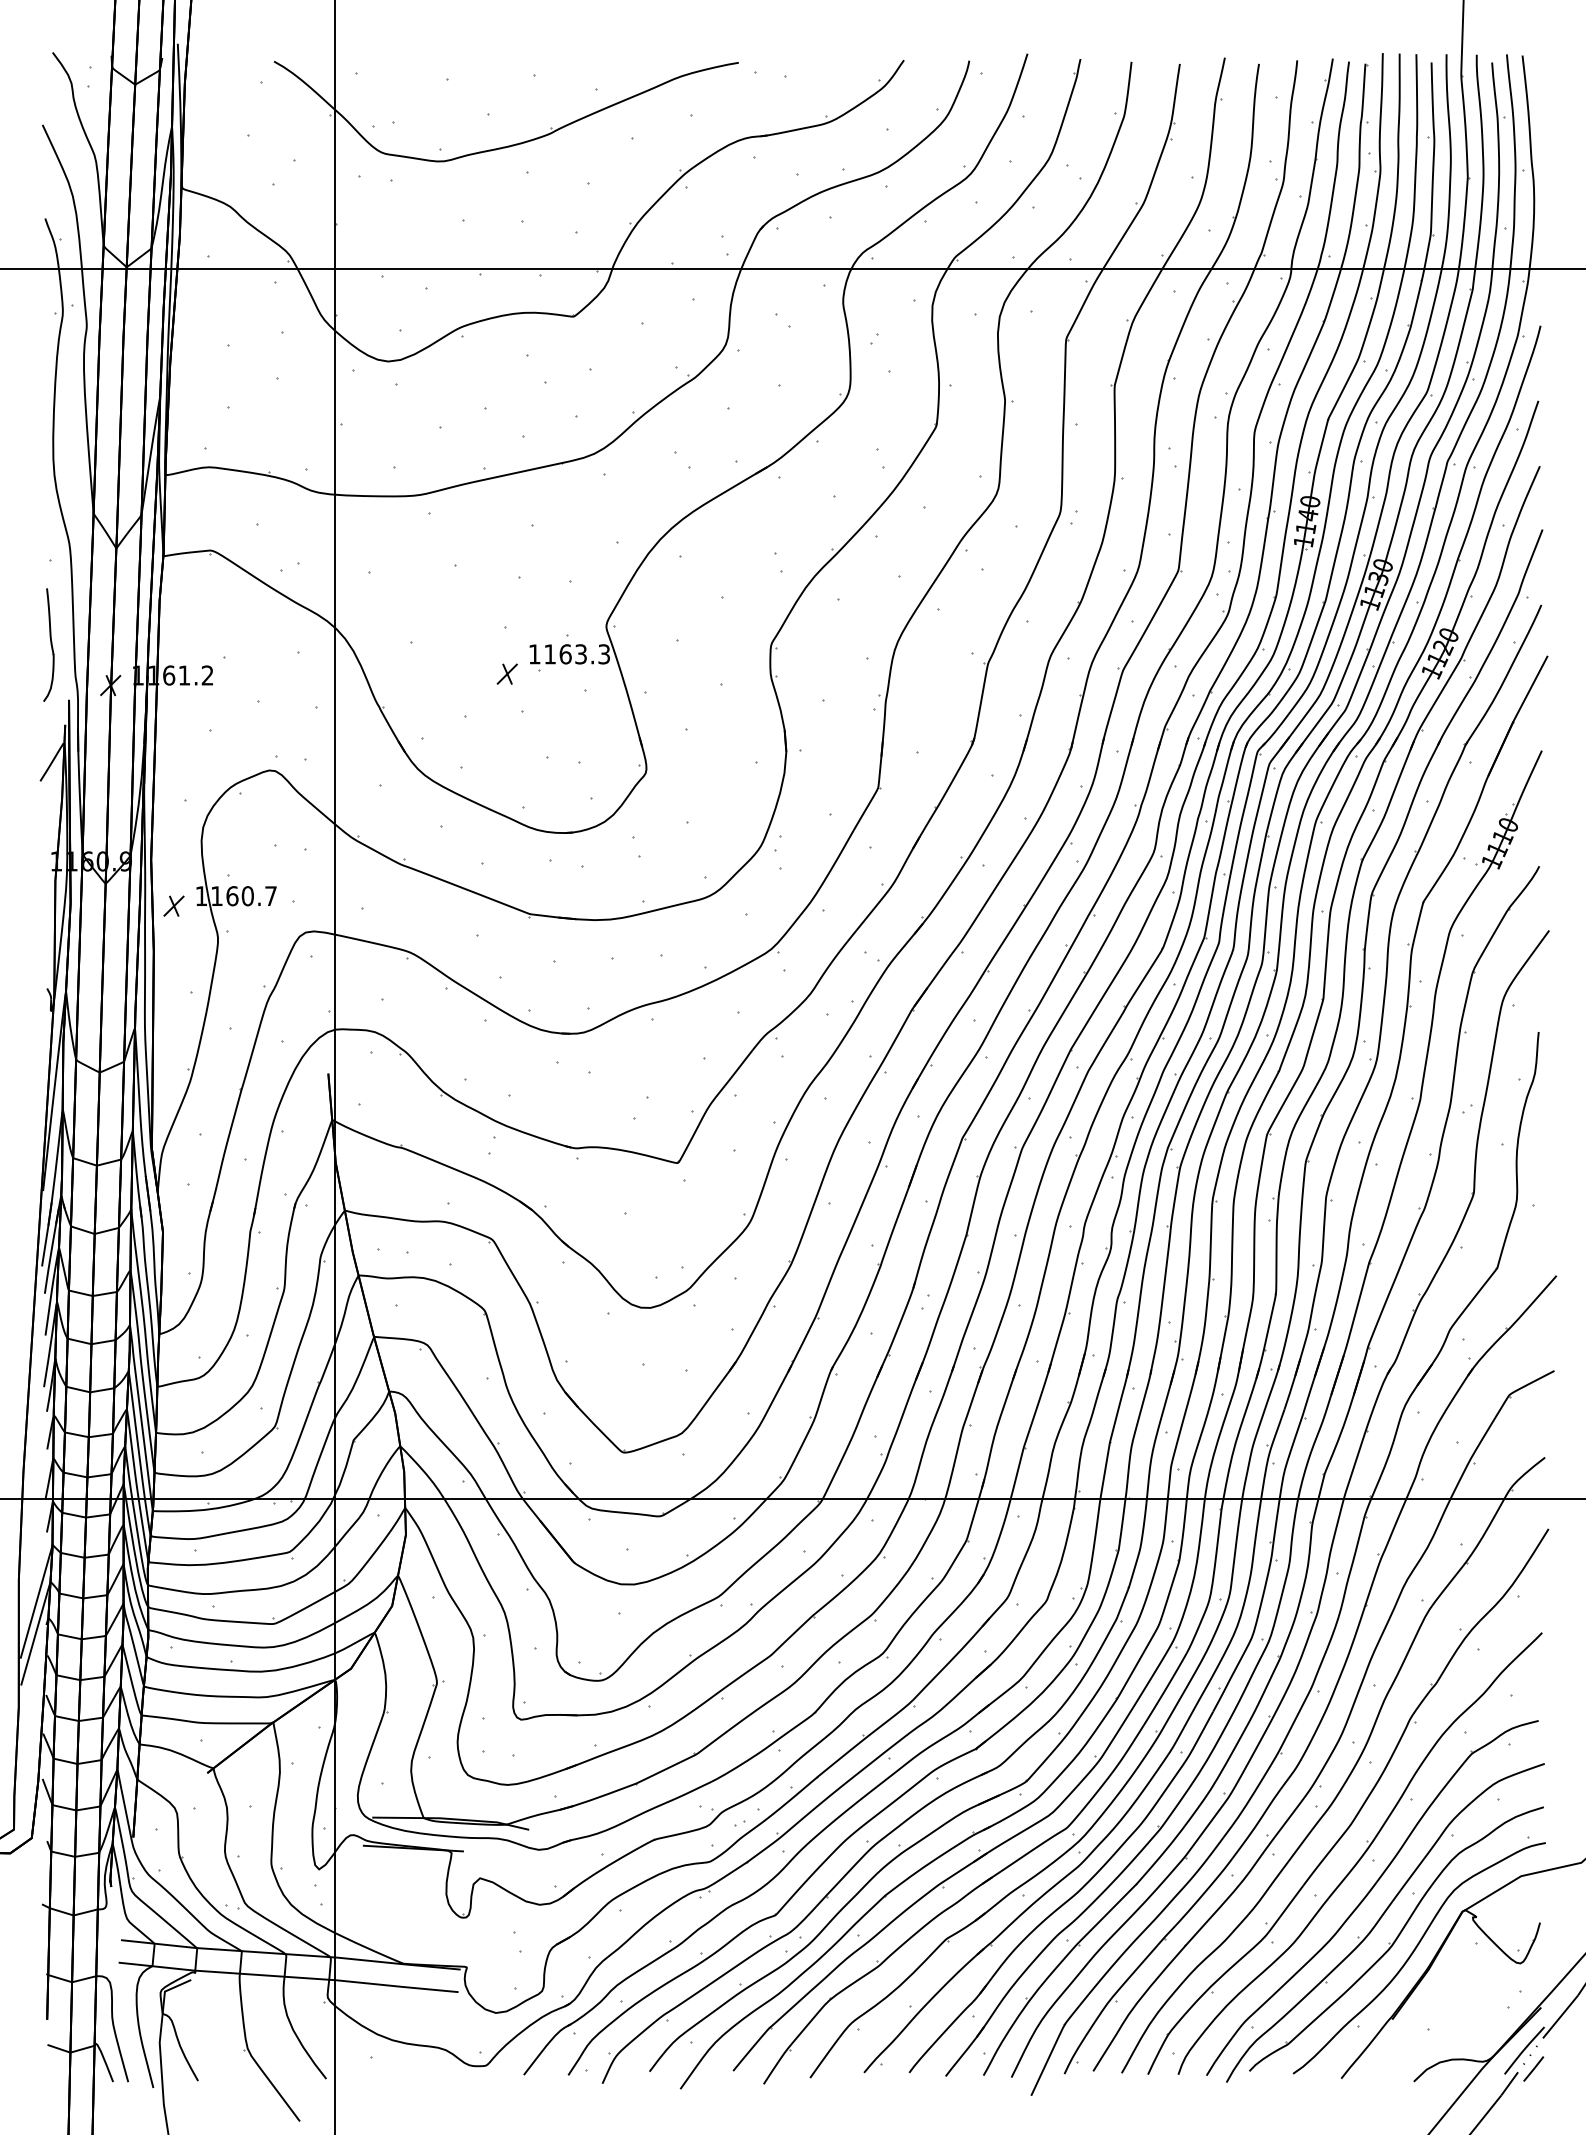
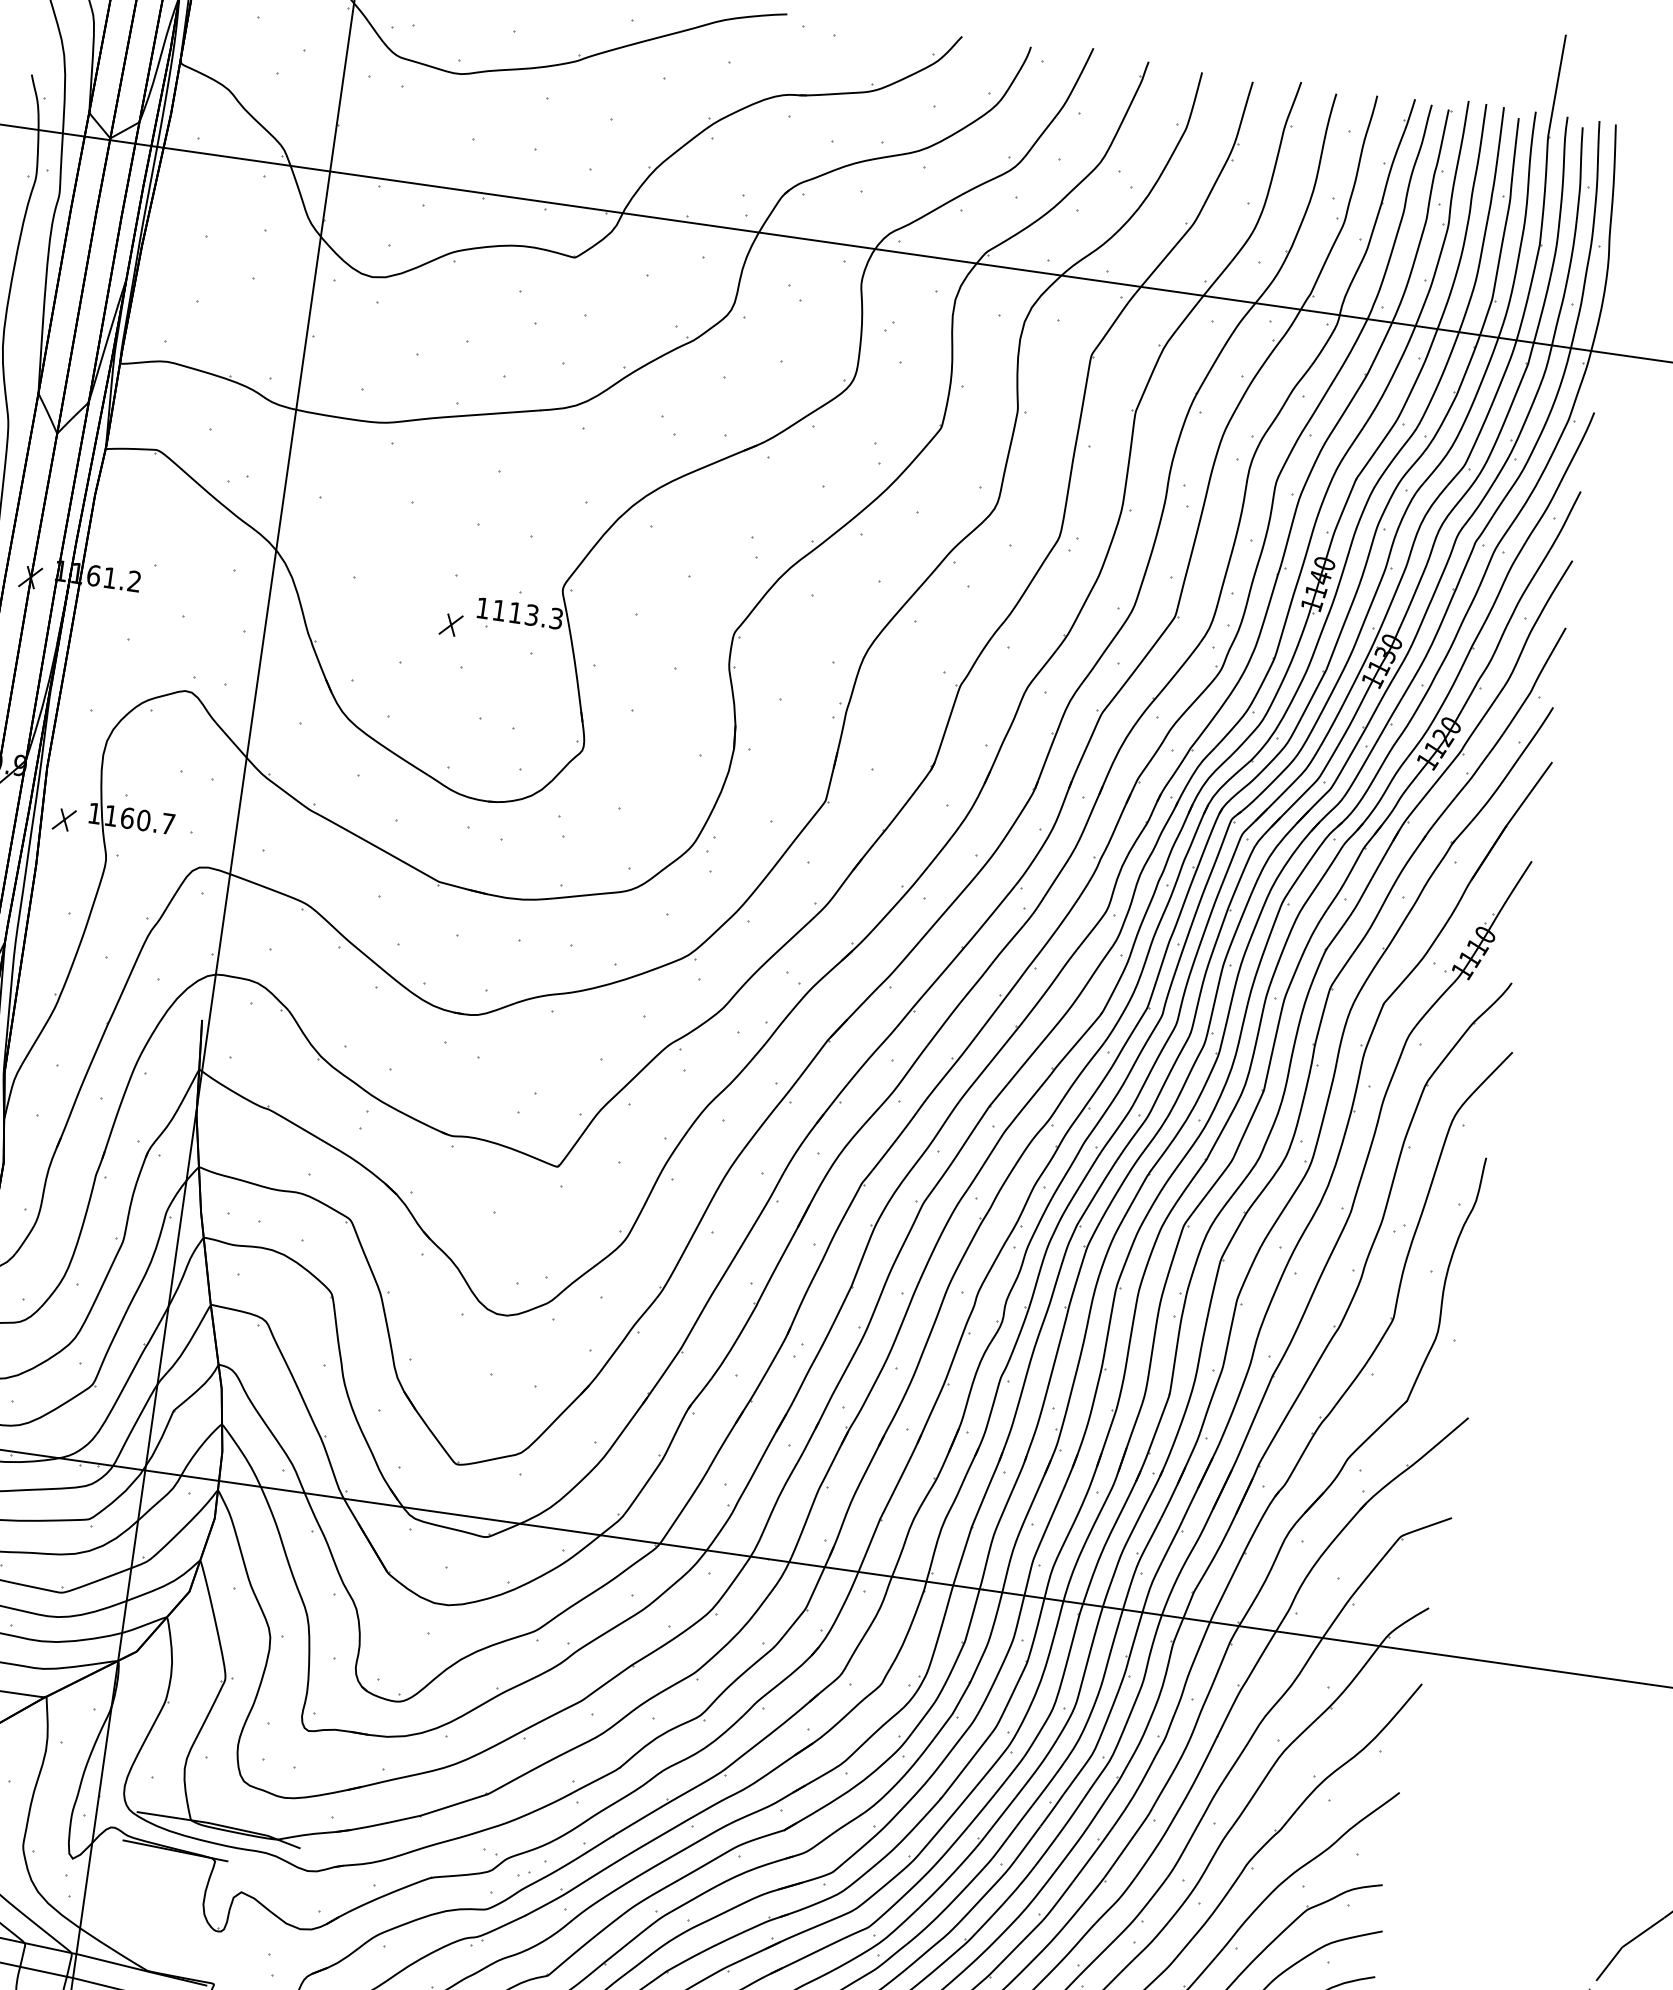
text: (565, 654) -> (515, 613), 1163.3 -> 1113.3

